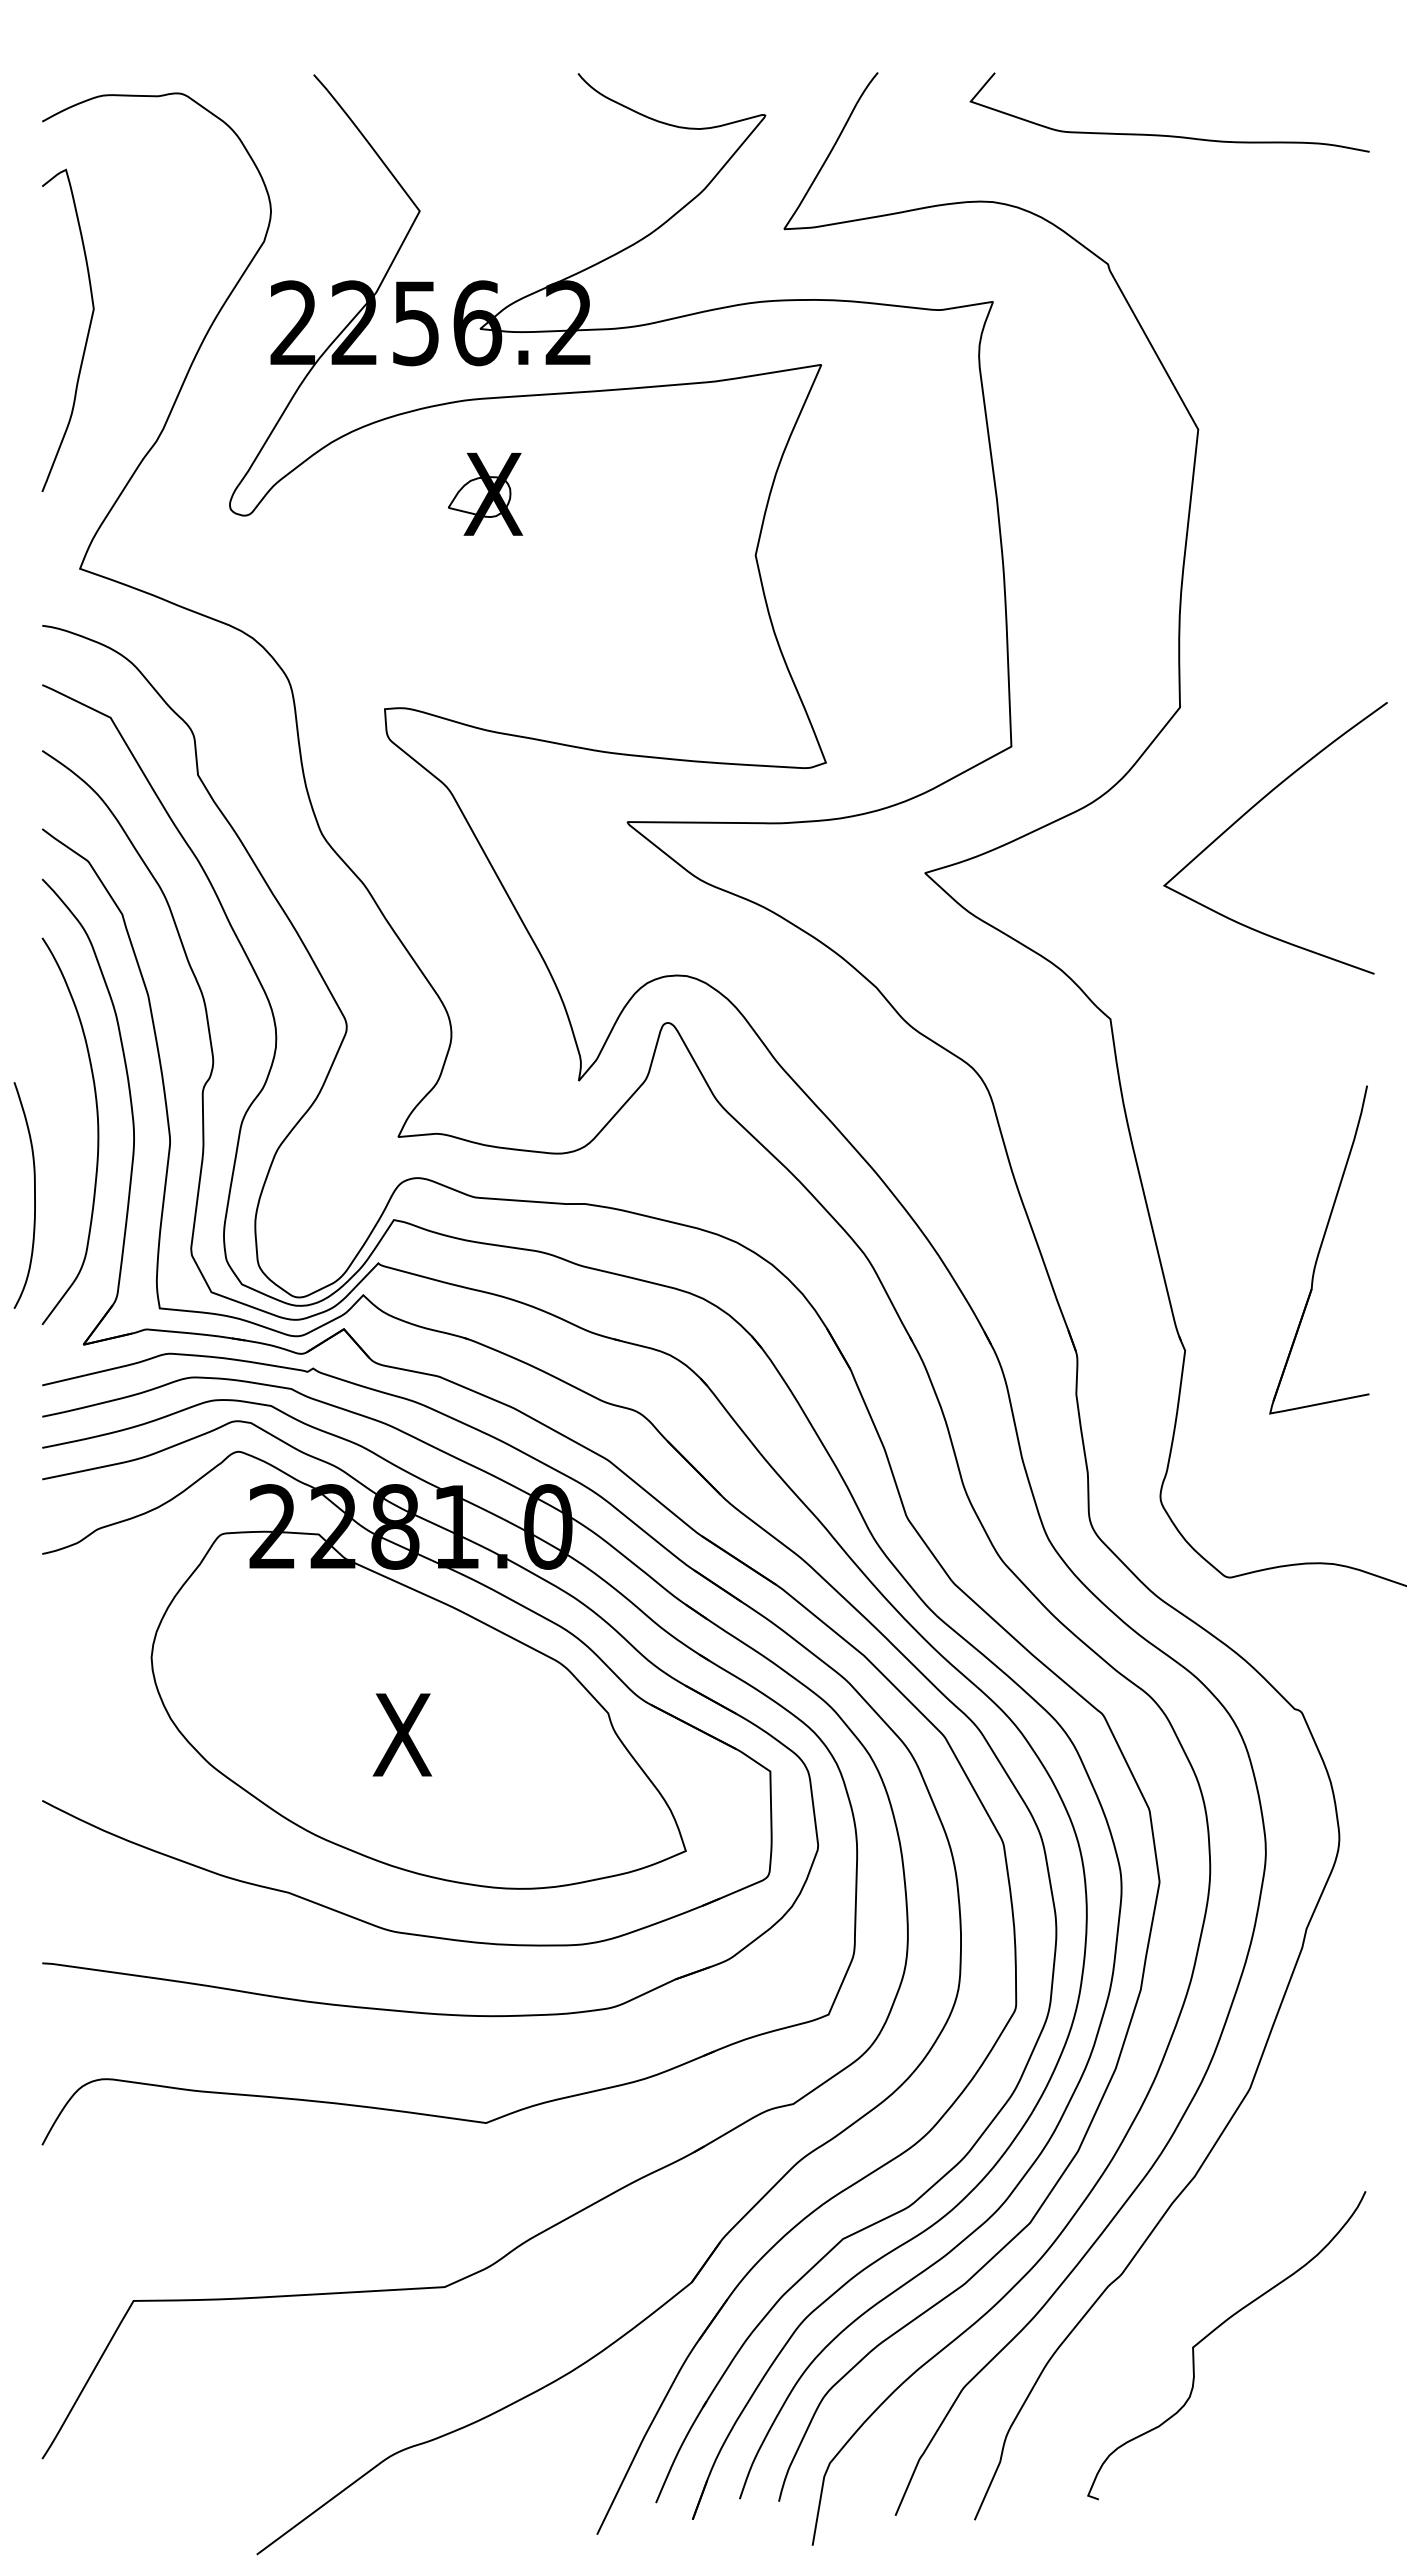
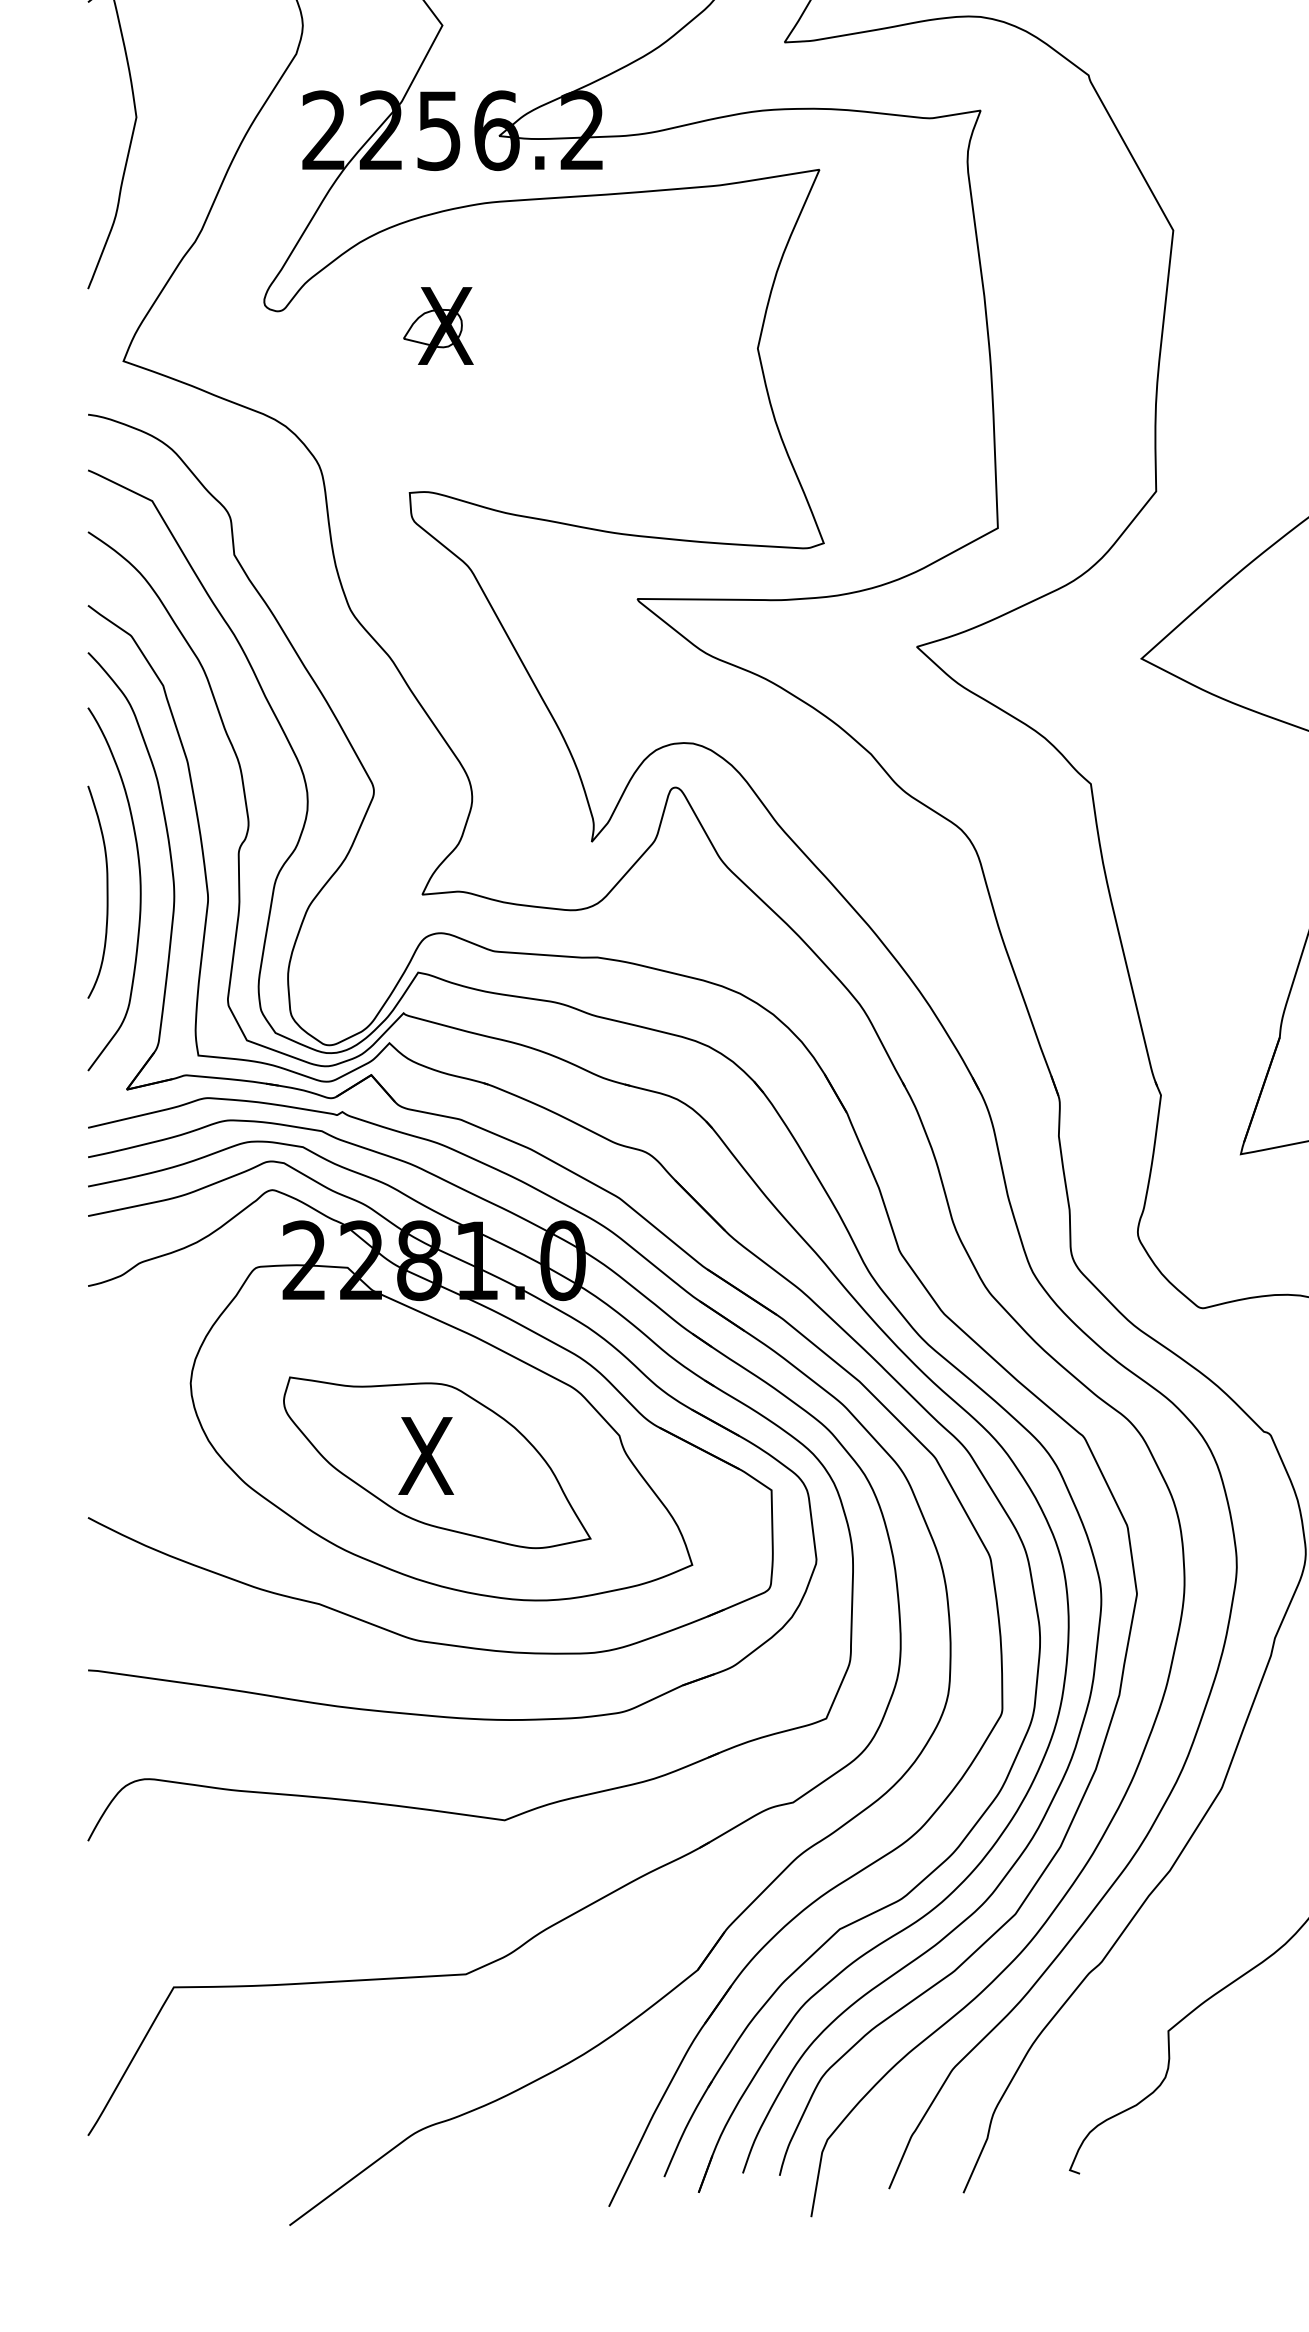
part: (485, 494) -> (438, 326), moved
curve: (34, 1195) -> (107, 892), moved
part: (414, 1741) -> (437, 1462), added

